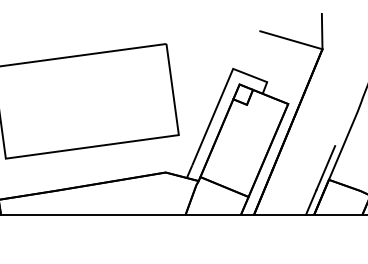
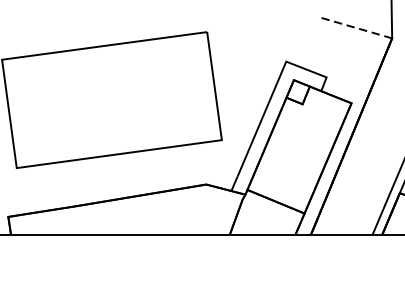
line: (290, 40) -> (354, 27), solid -> dashed

